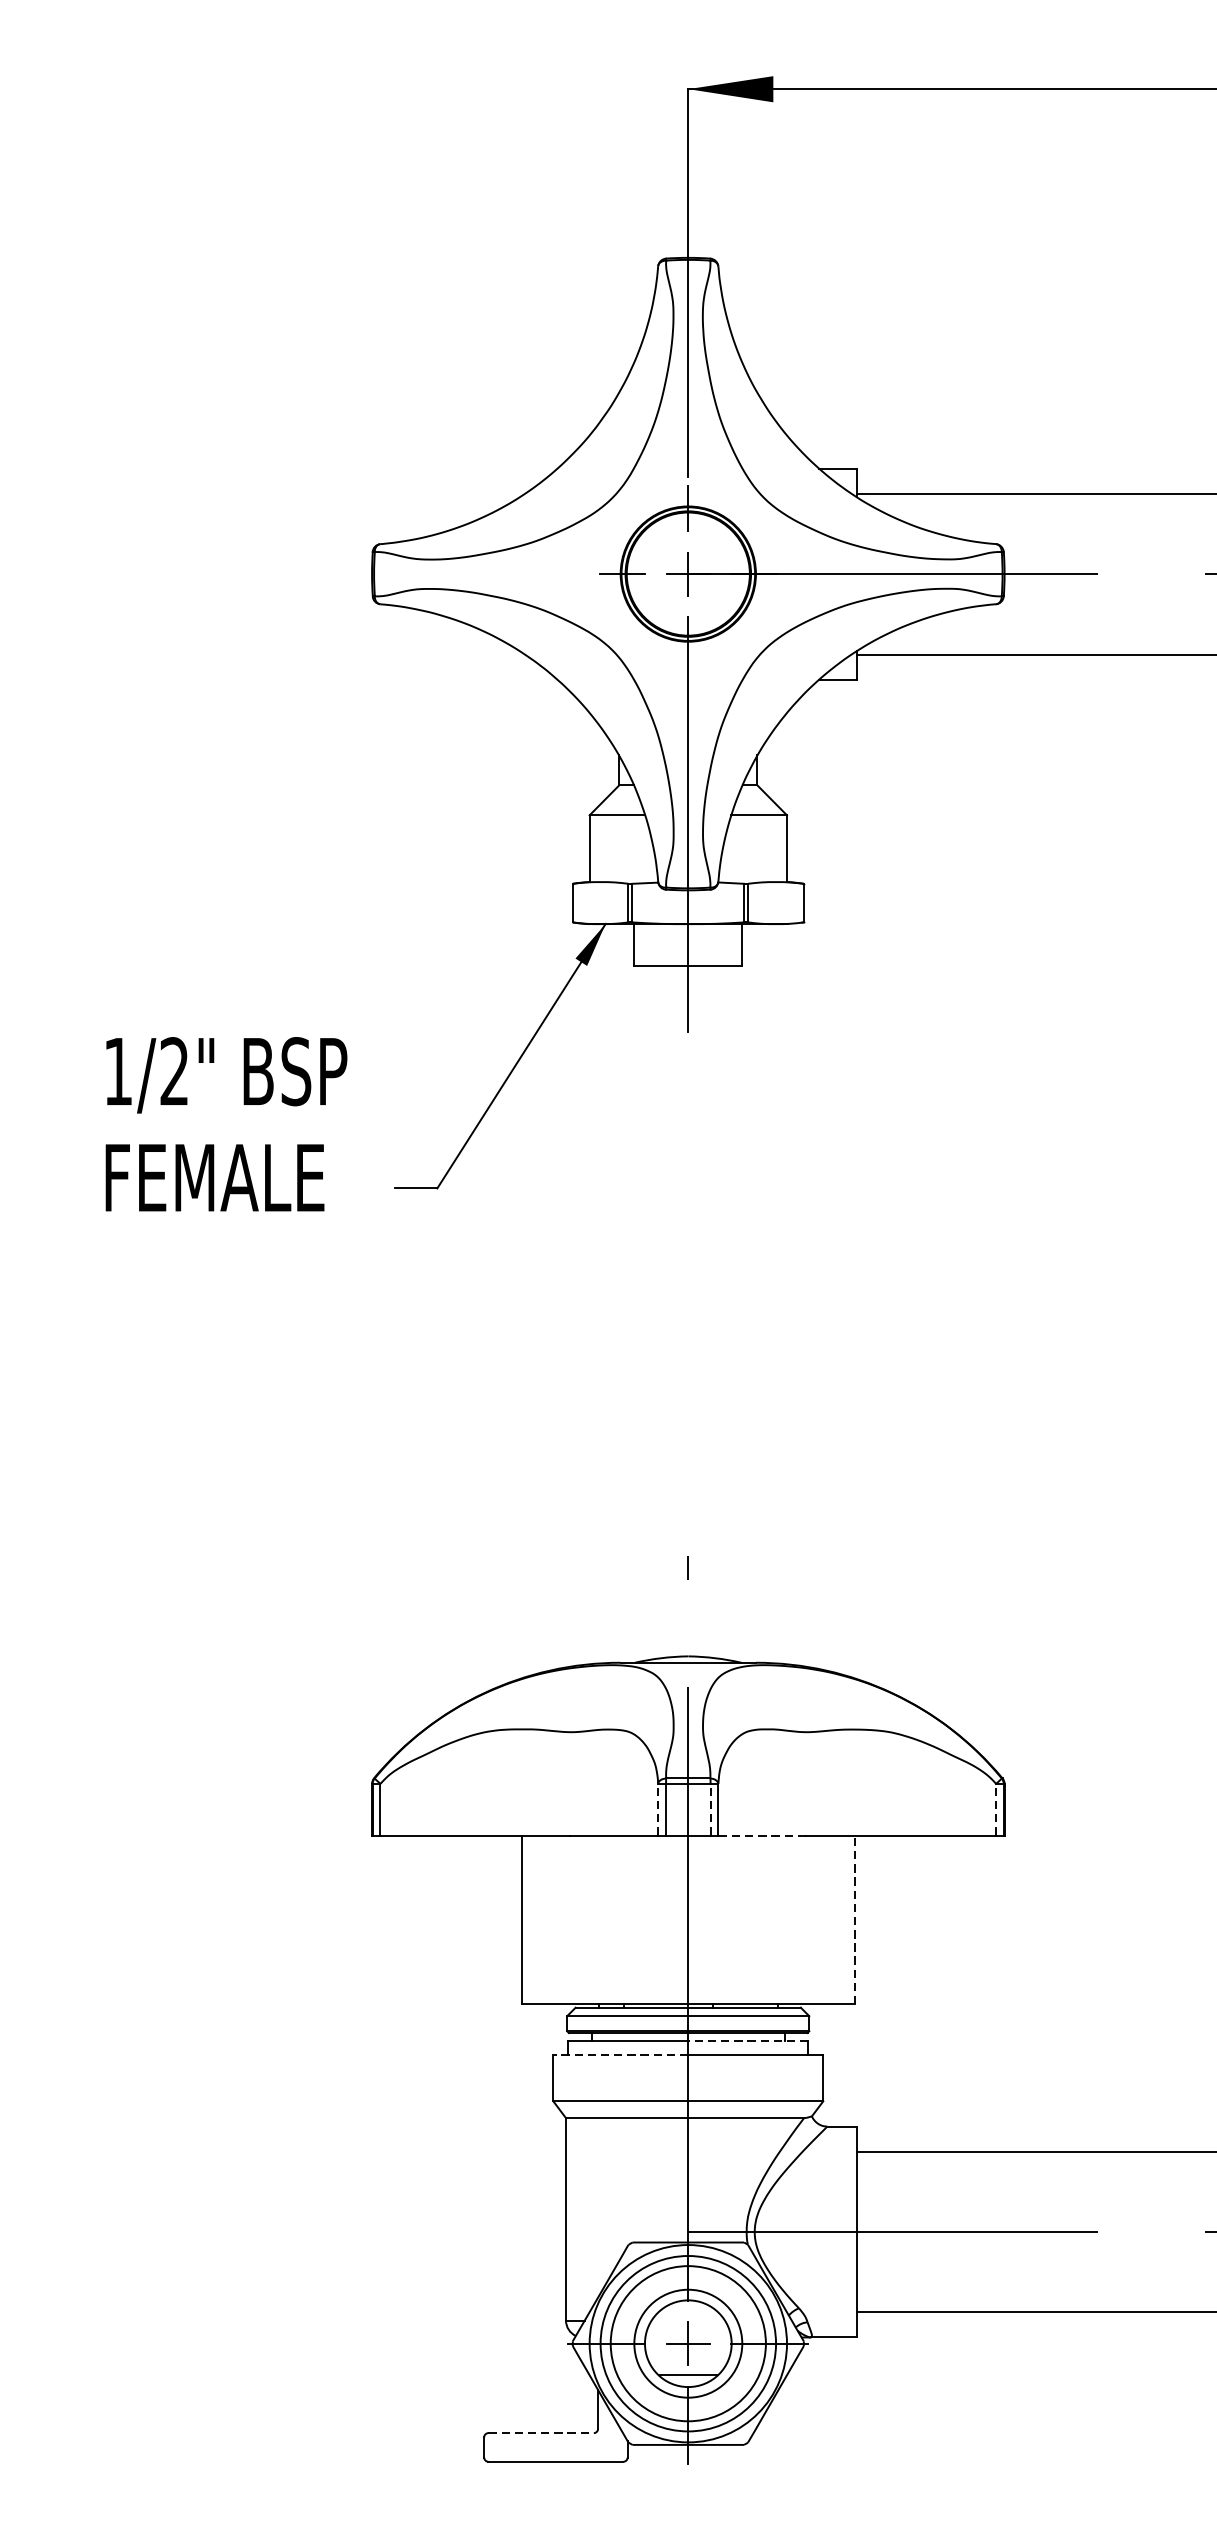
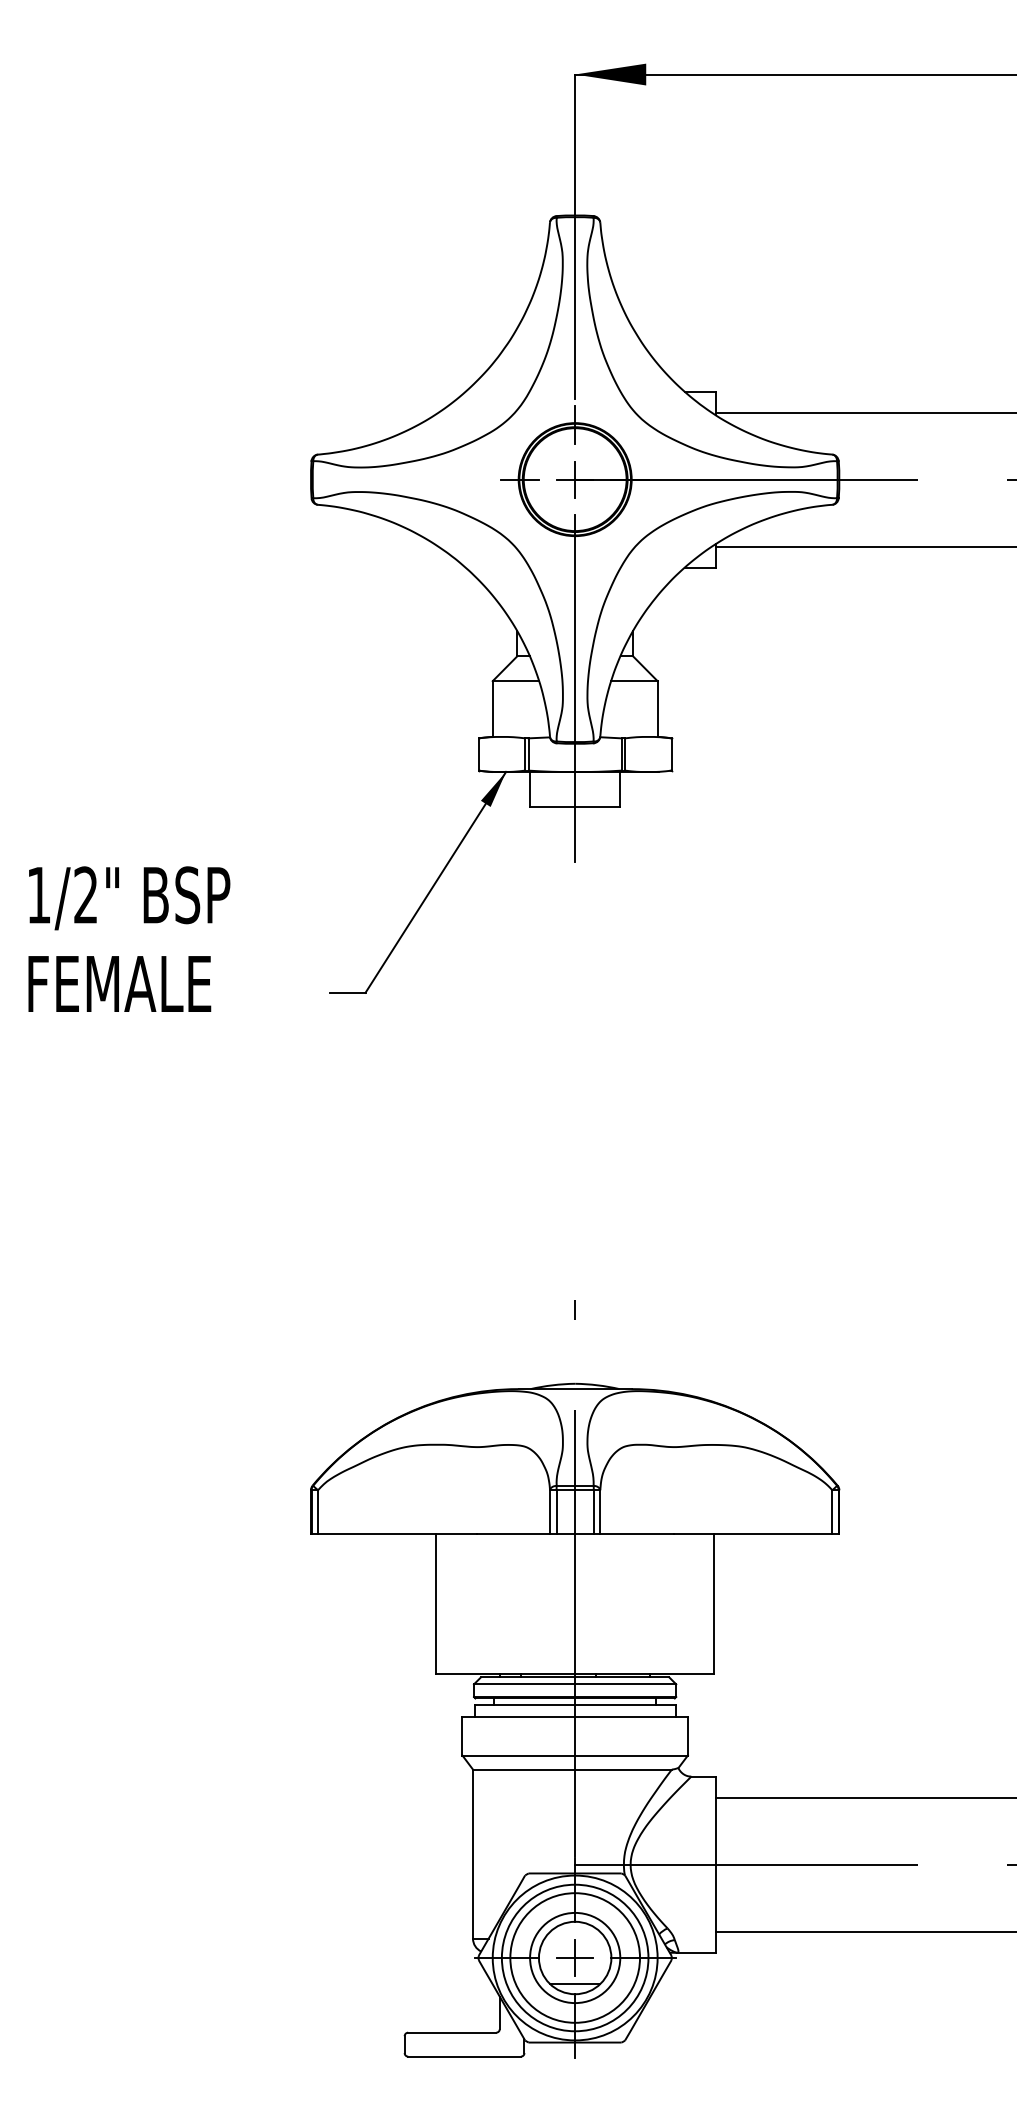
text: (226, 1123) -> (129, 938), moved
line: (657, 1809) -> (549, 1511), dashed -> solid
line: (710, 1809) -> (593, 1511), dashed -> solid
line: (996, 1809) -> (832, 1511), dashed -> solid
line: (761, 1835) -> (636, 1533), dashed -> solid
line: (855, 1919) -> (714, 1603), dashed -> solid
line: (747, 2041) -> (624, 1705), dashed -> solid
line: (620, 2054) -> (518, 1716), dashed -> solid
line: (541, 2432) -> (452, 2032), dashed -> solid

